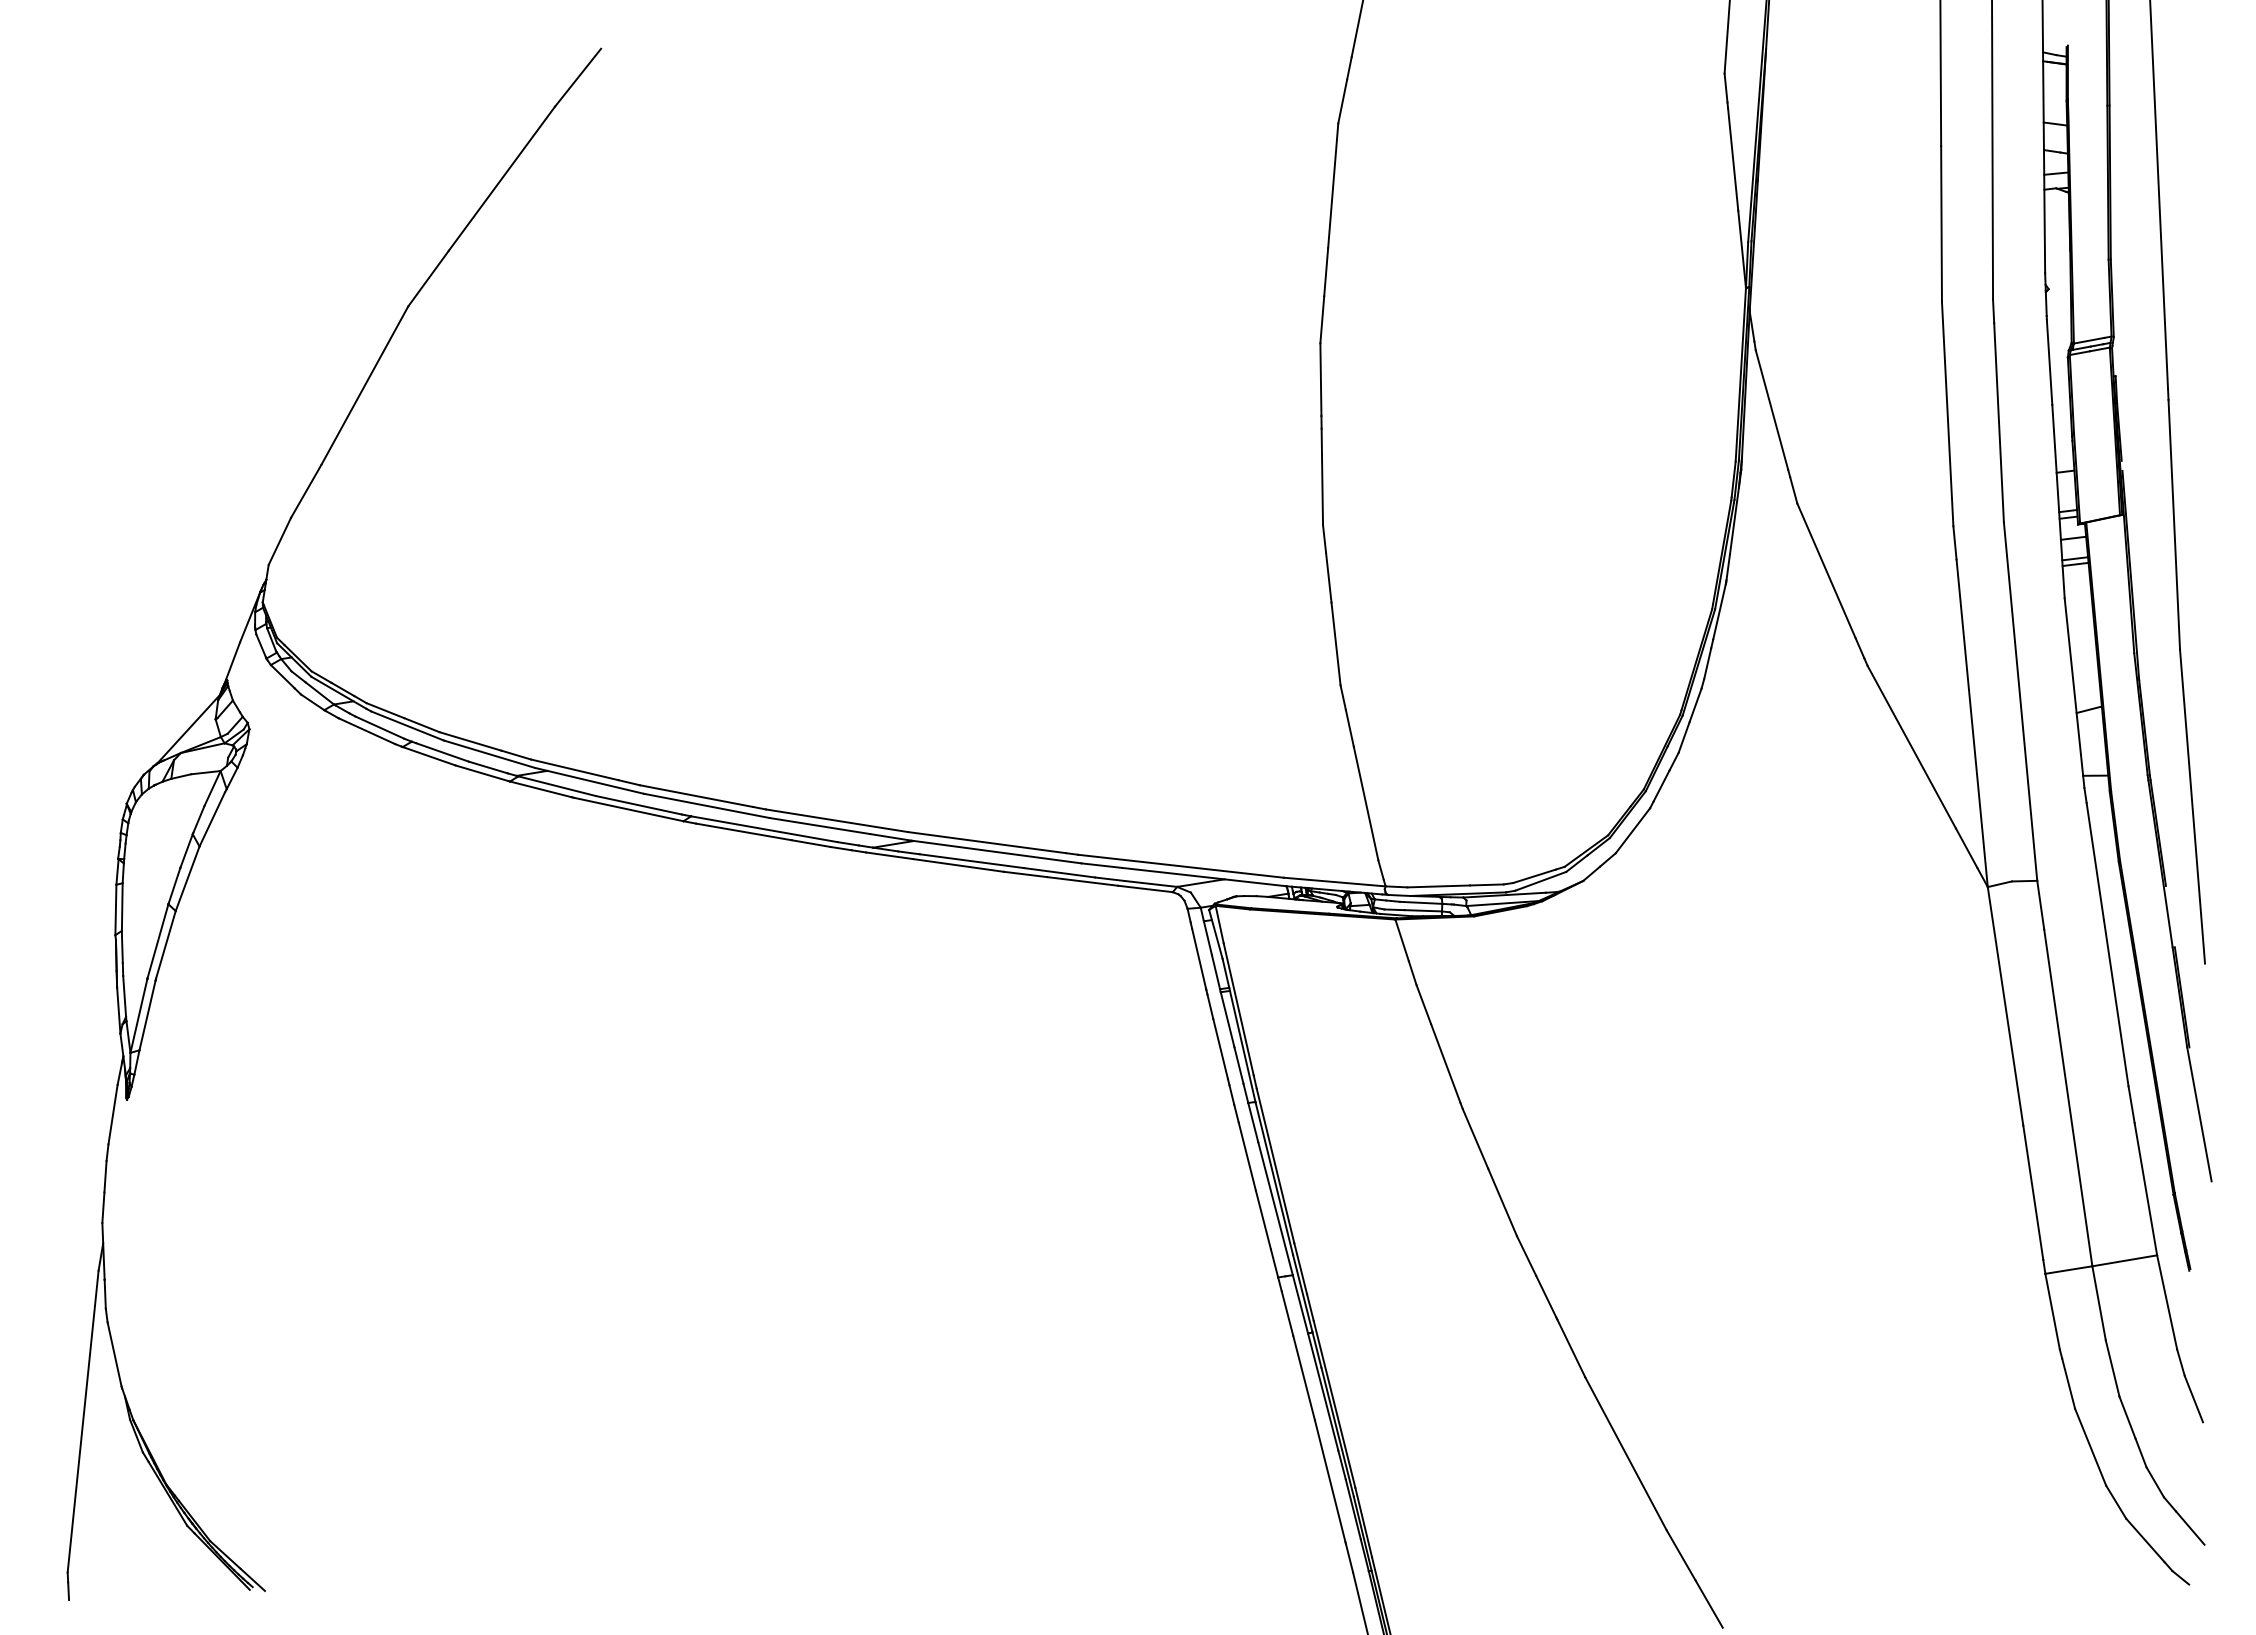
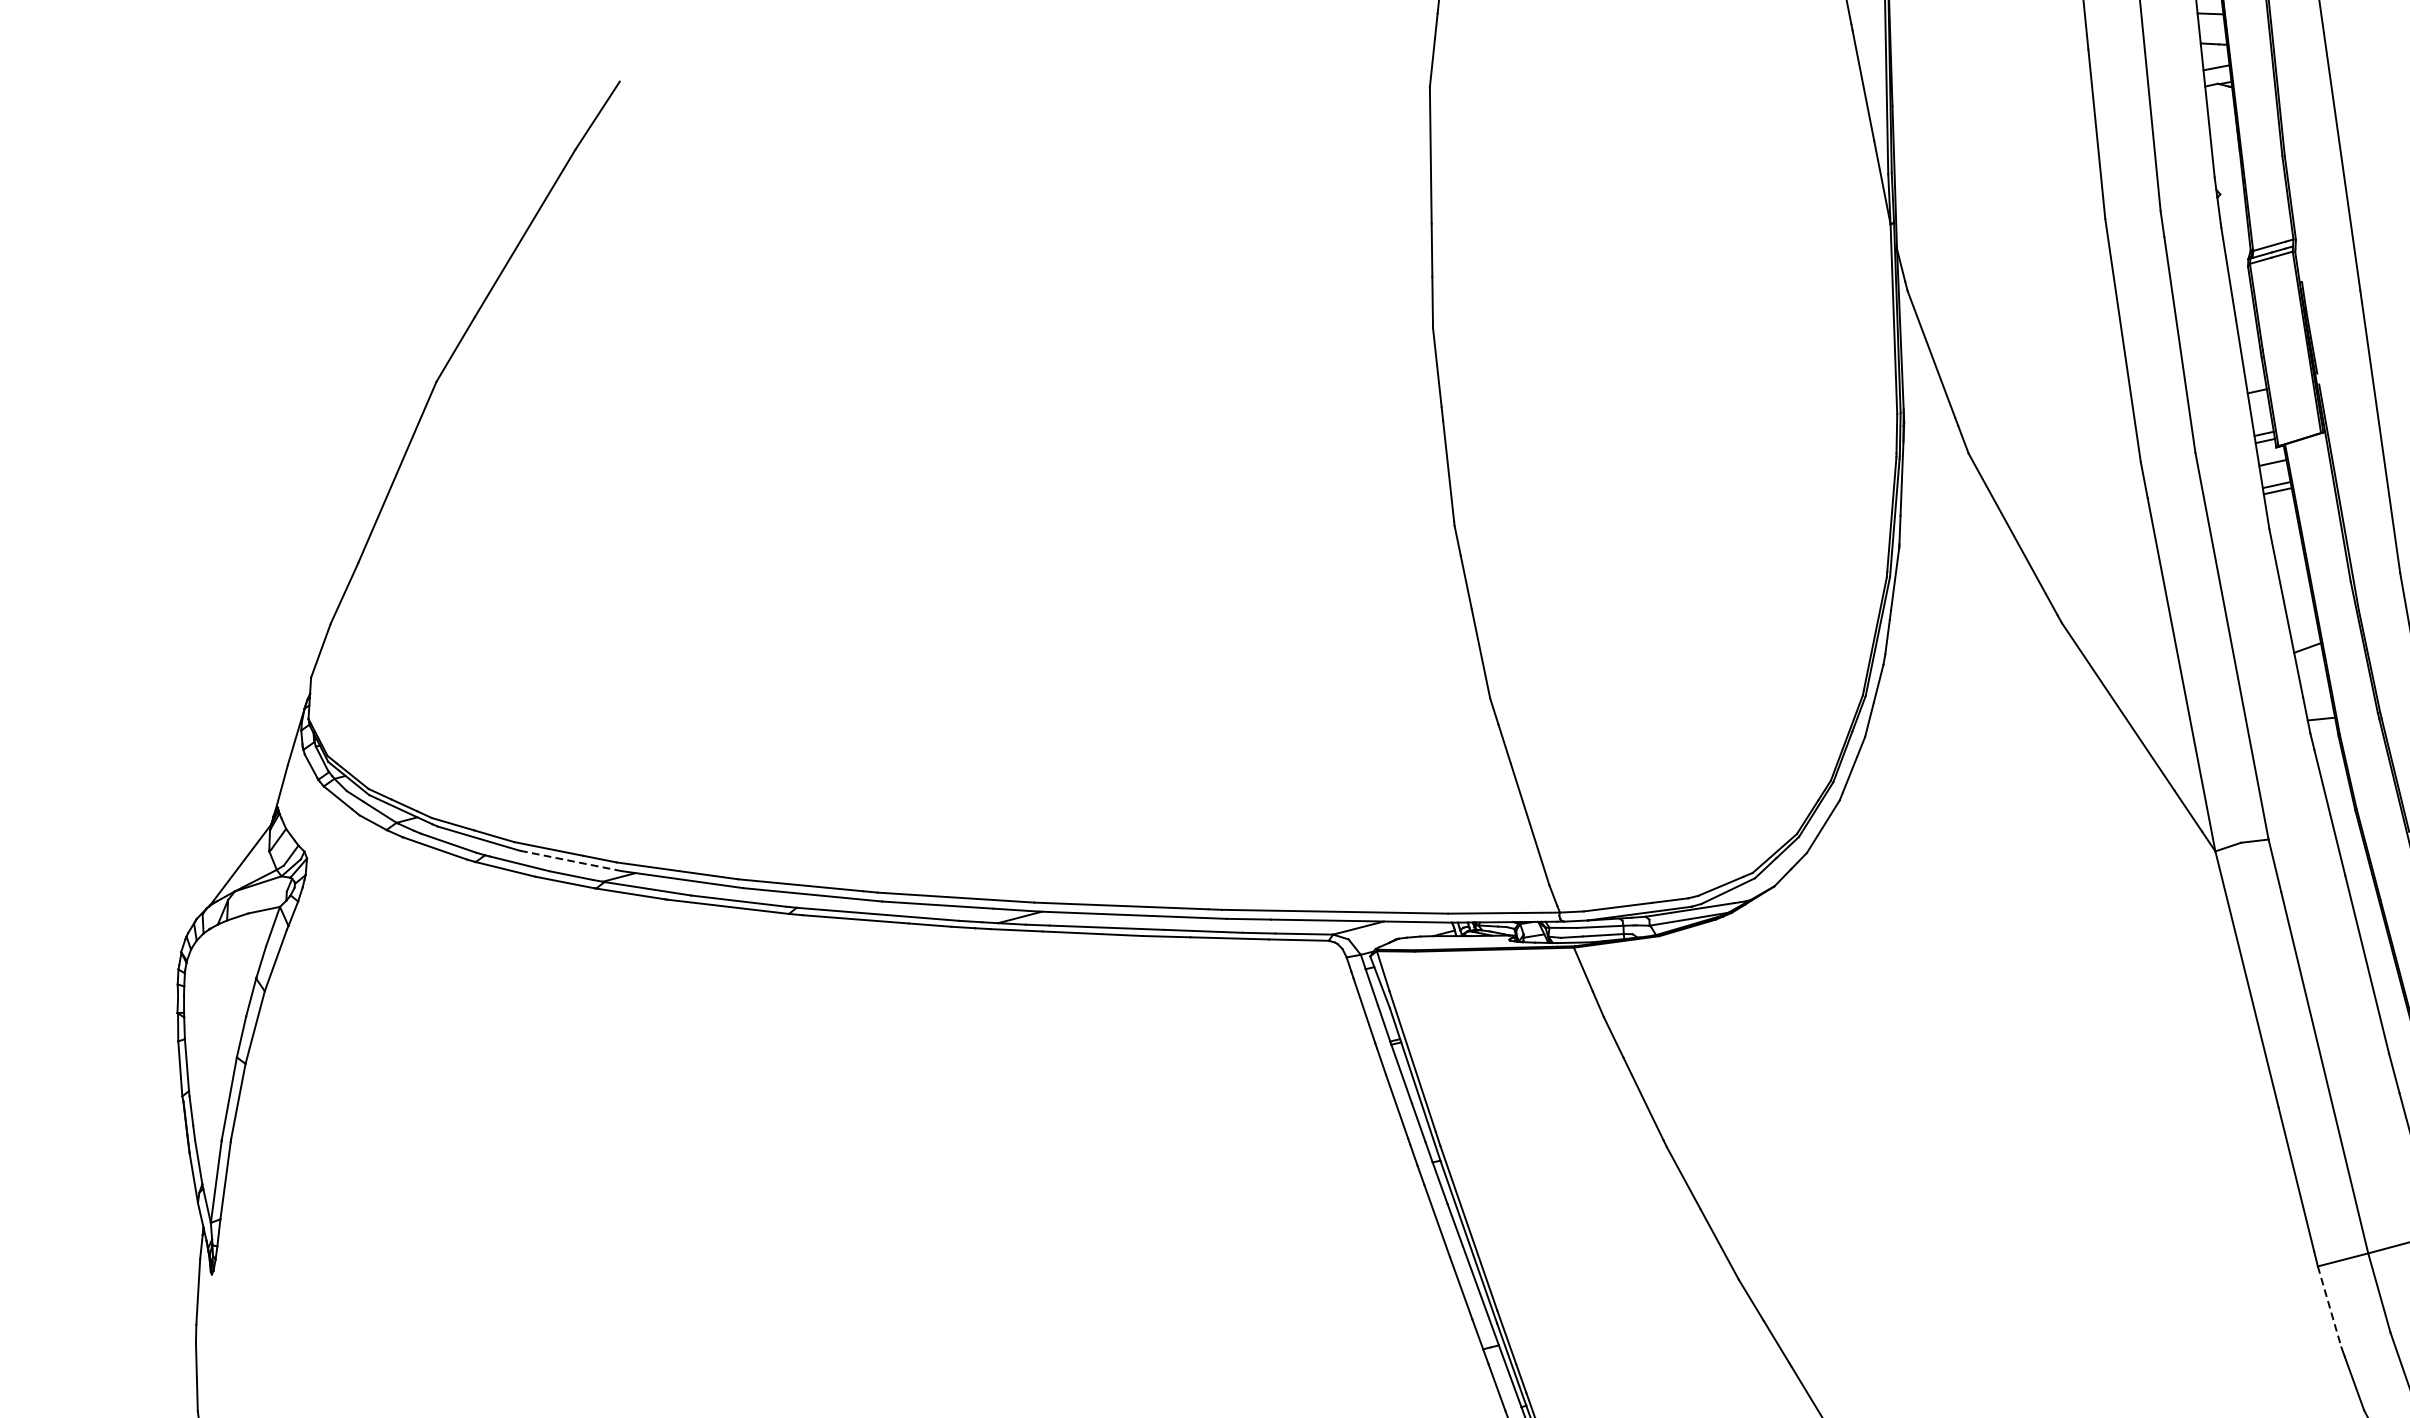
line: (489, 754) -> (570, 861), solid -> dashed
line: (2052, 1311) -> (2329, 1306), solid -> dashed

